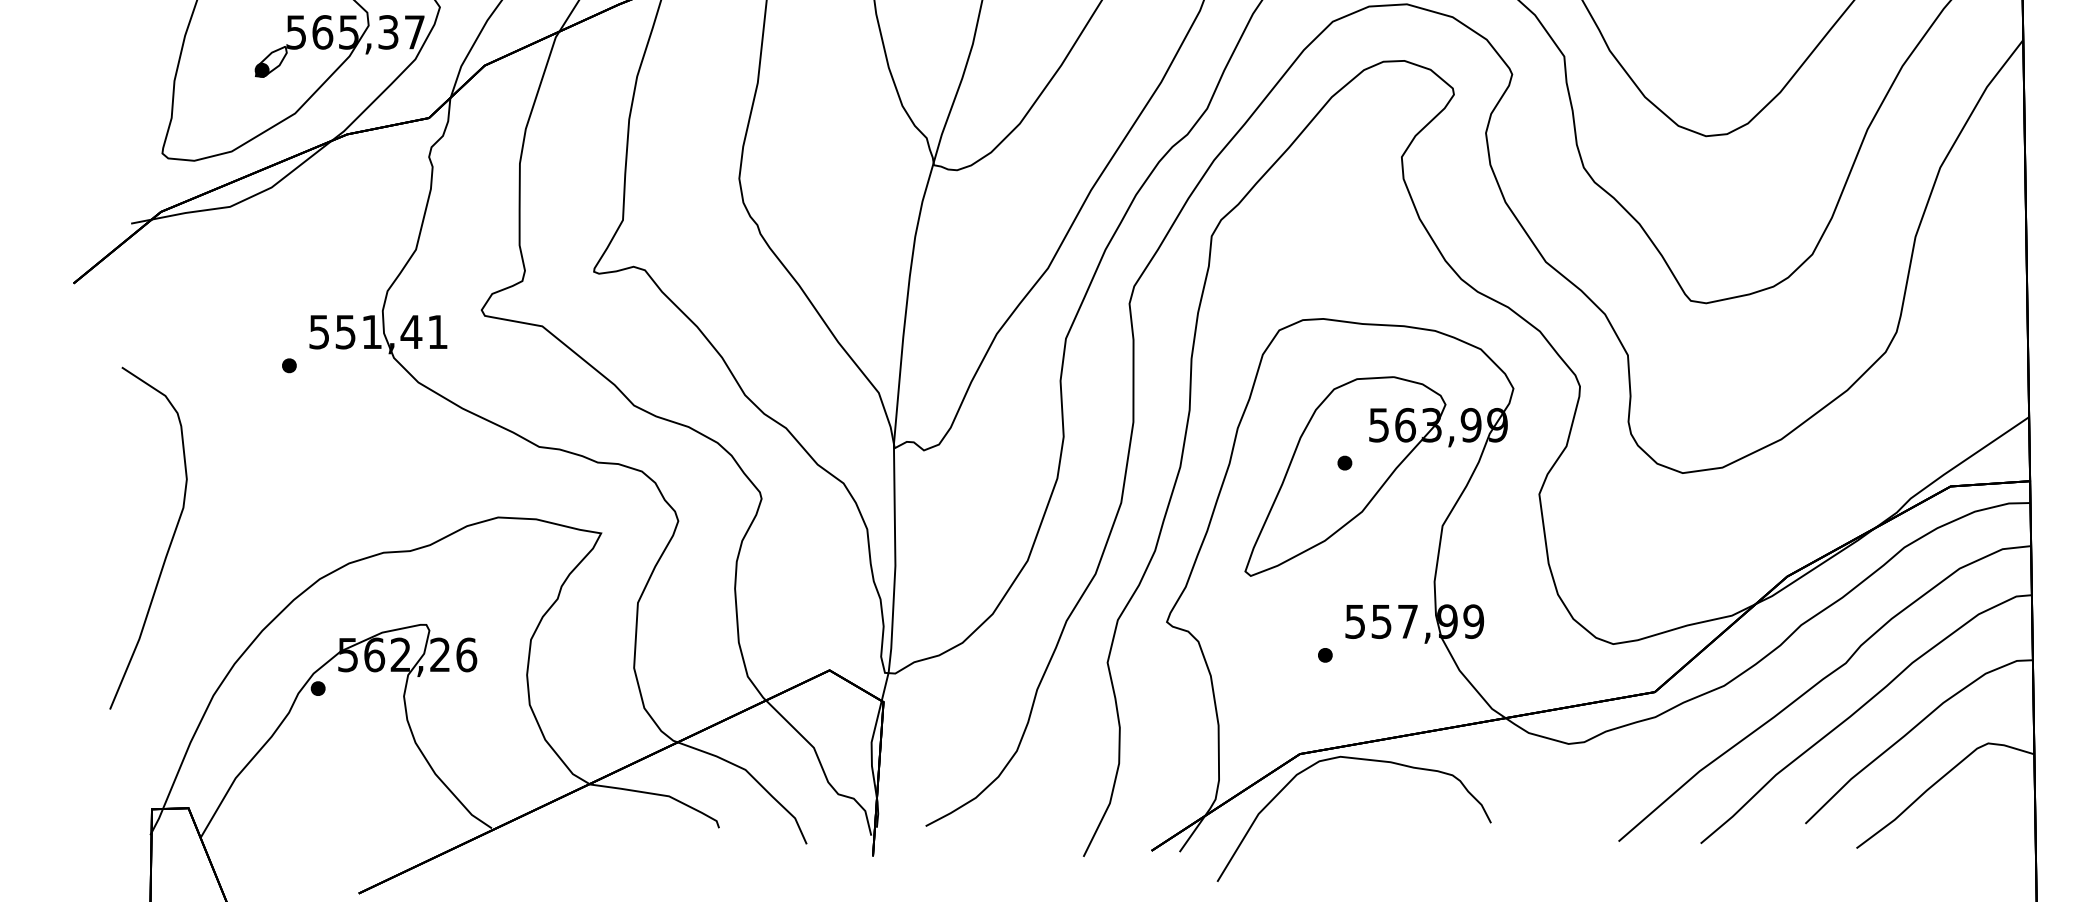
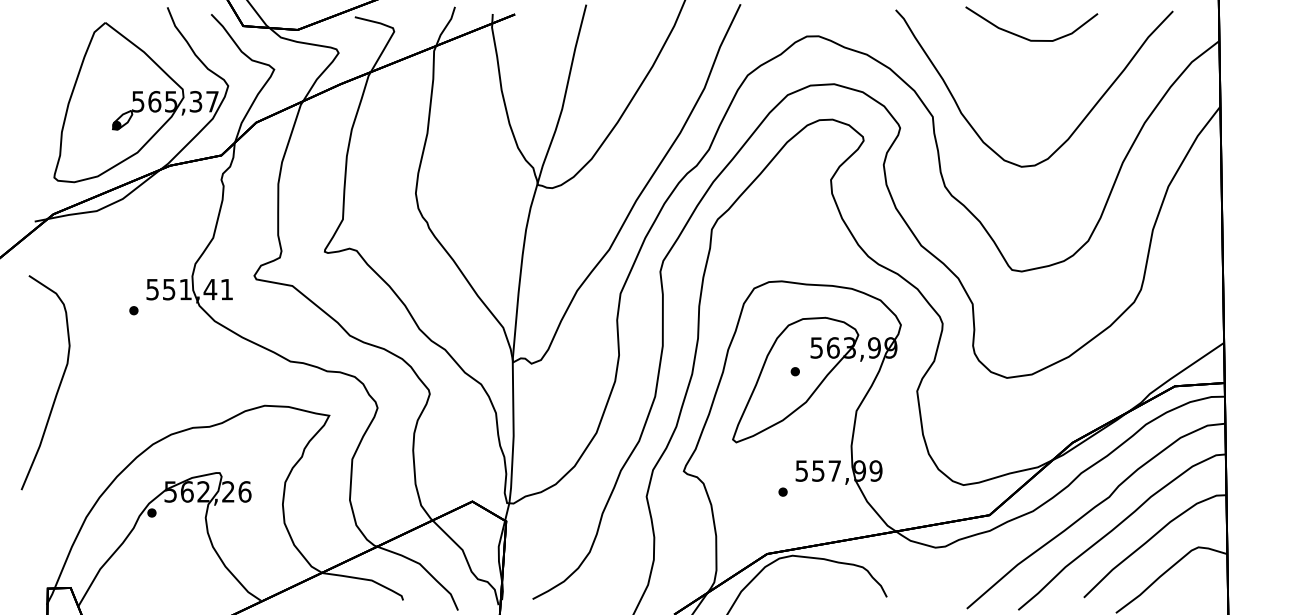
curve: (169, 542) -> (58, 385), moved

